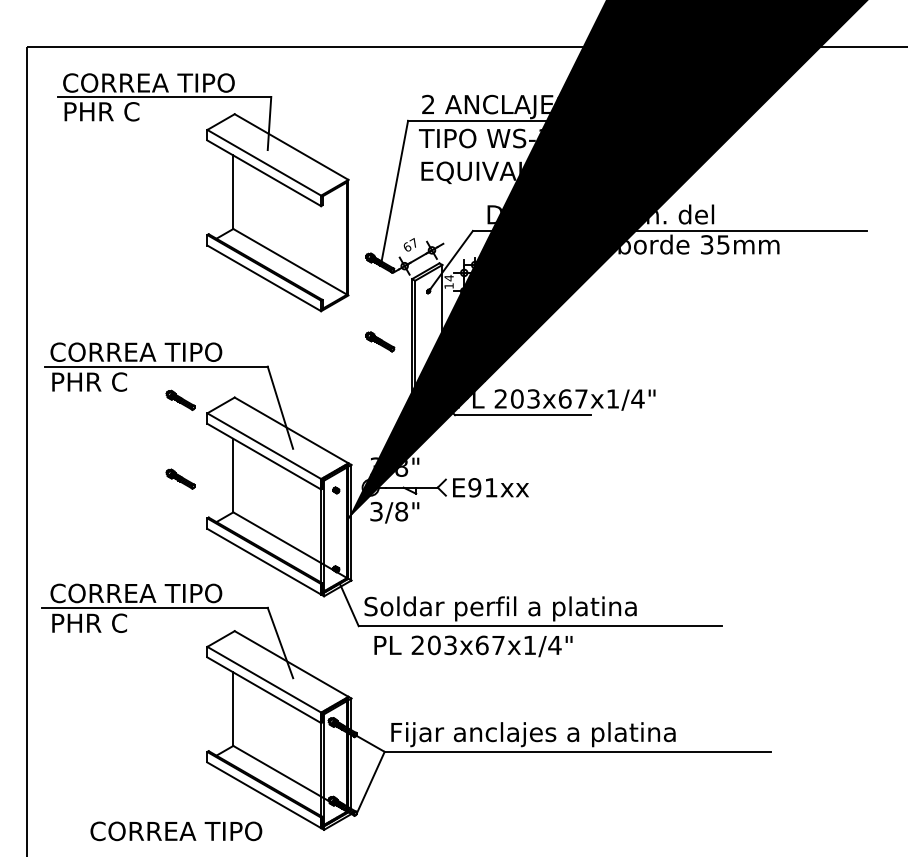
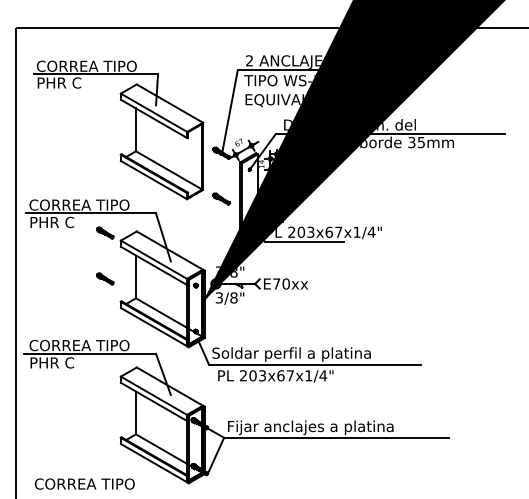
part: (232, 193) -> (135, 130), moved
text: (483, 486) -> (281, 283), E91xx -> E70xx
text: (175, 830) -> (84, 483), moved

